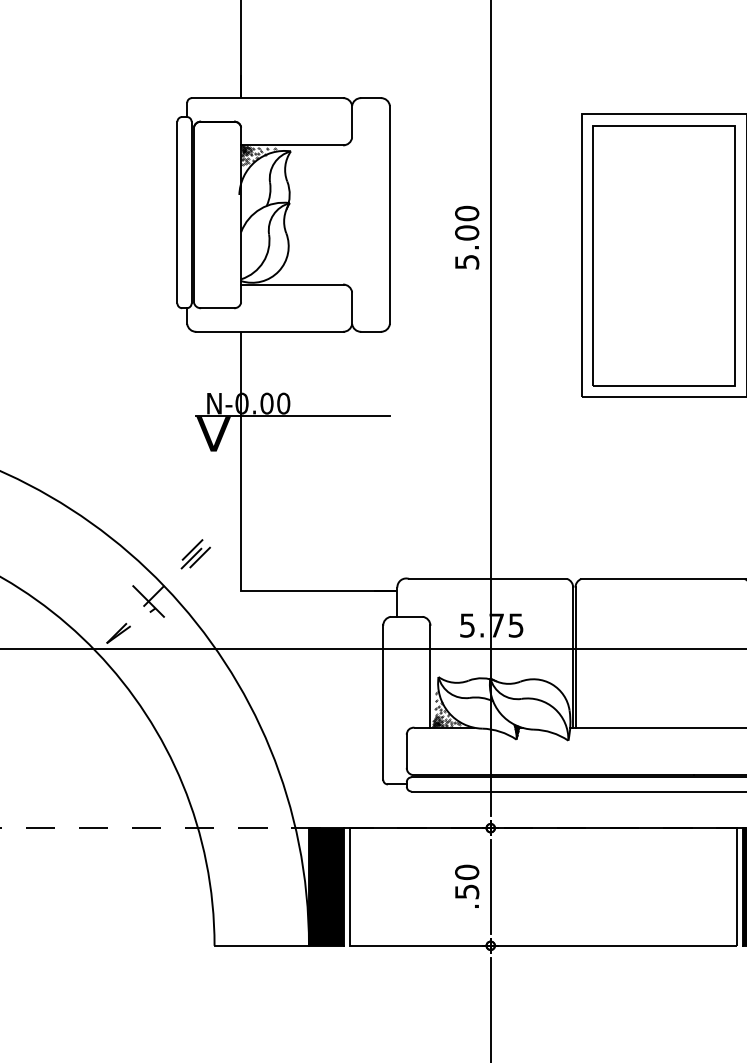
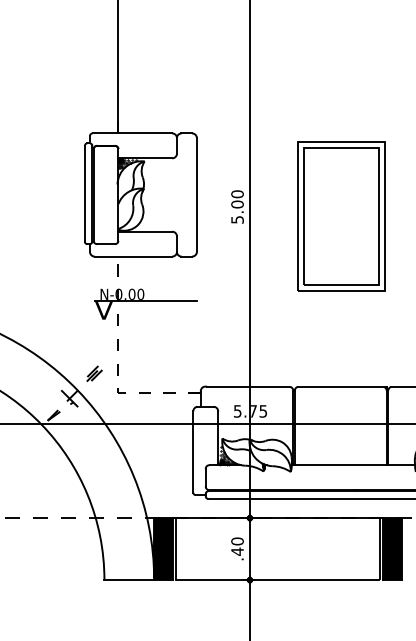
line: (241, 540) -> (118, 366), solid -> dashed
text: (467, 891) -> (237, 551), .50 -> .40

